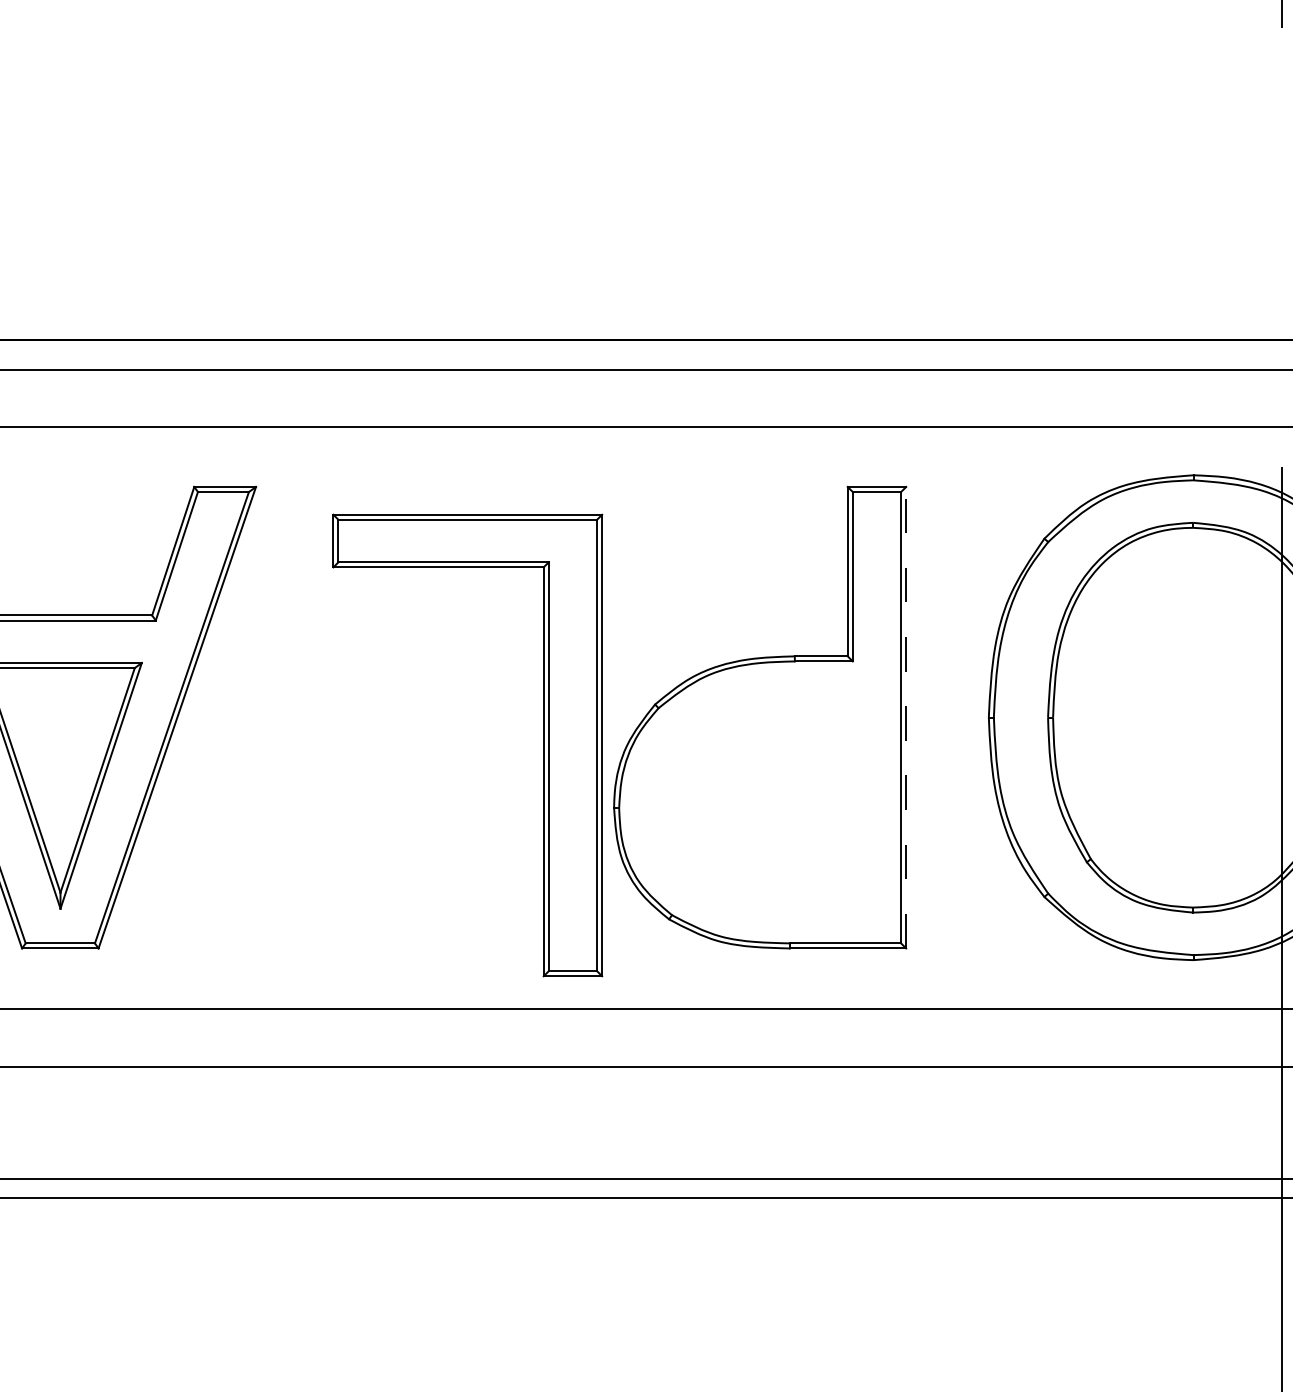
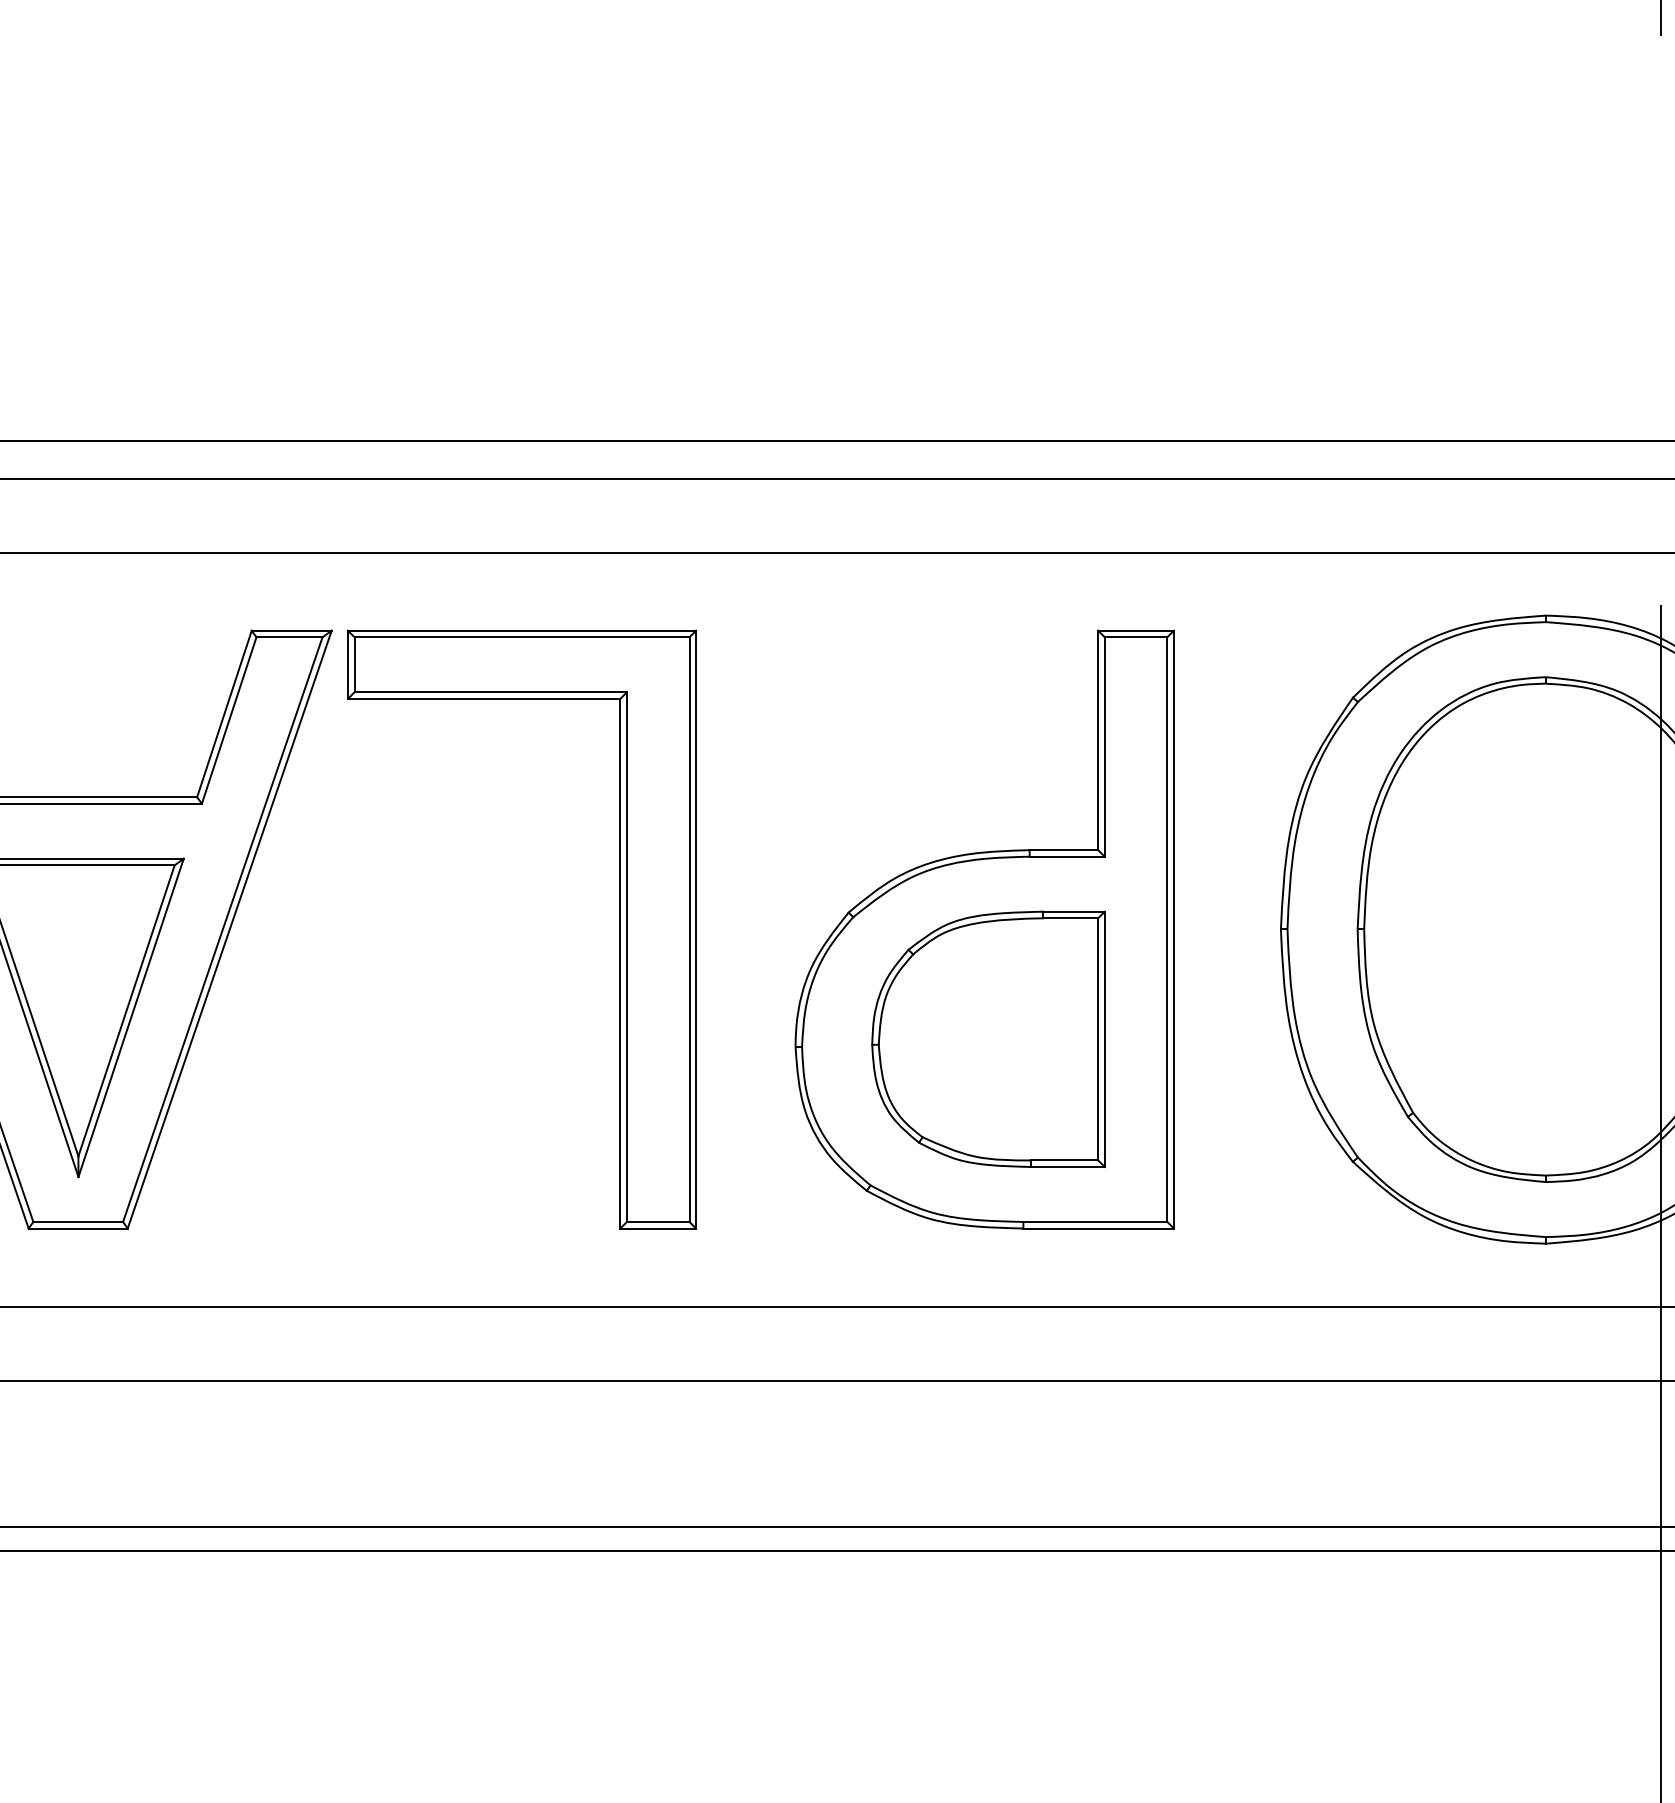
line: (905, 717) -> (1173, 929), dashed -> solid
part: (543, 745) -> (619, 929), moved
part: (763, 801) -> (988, 1038), added

